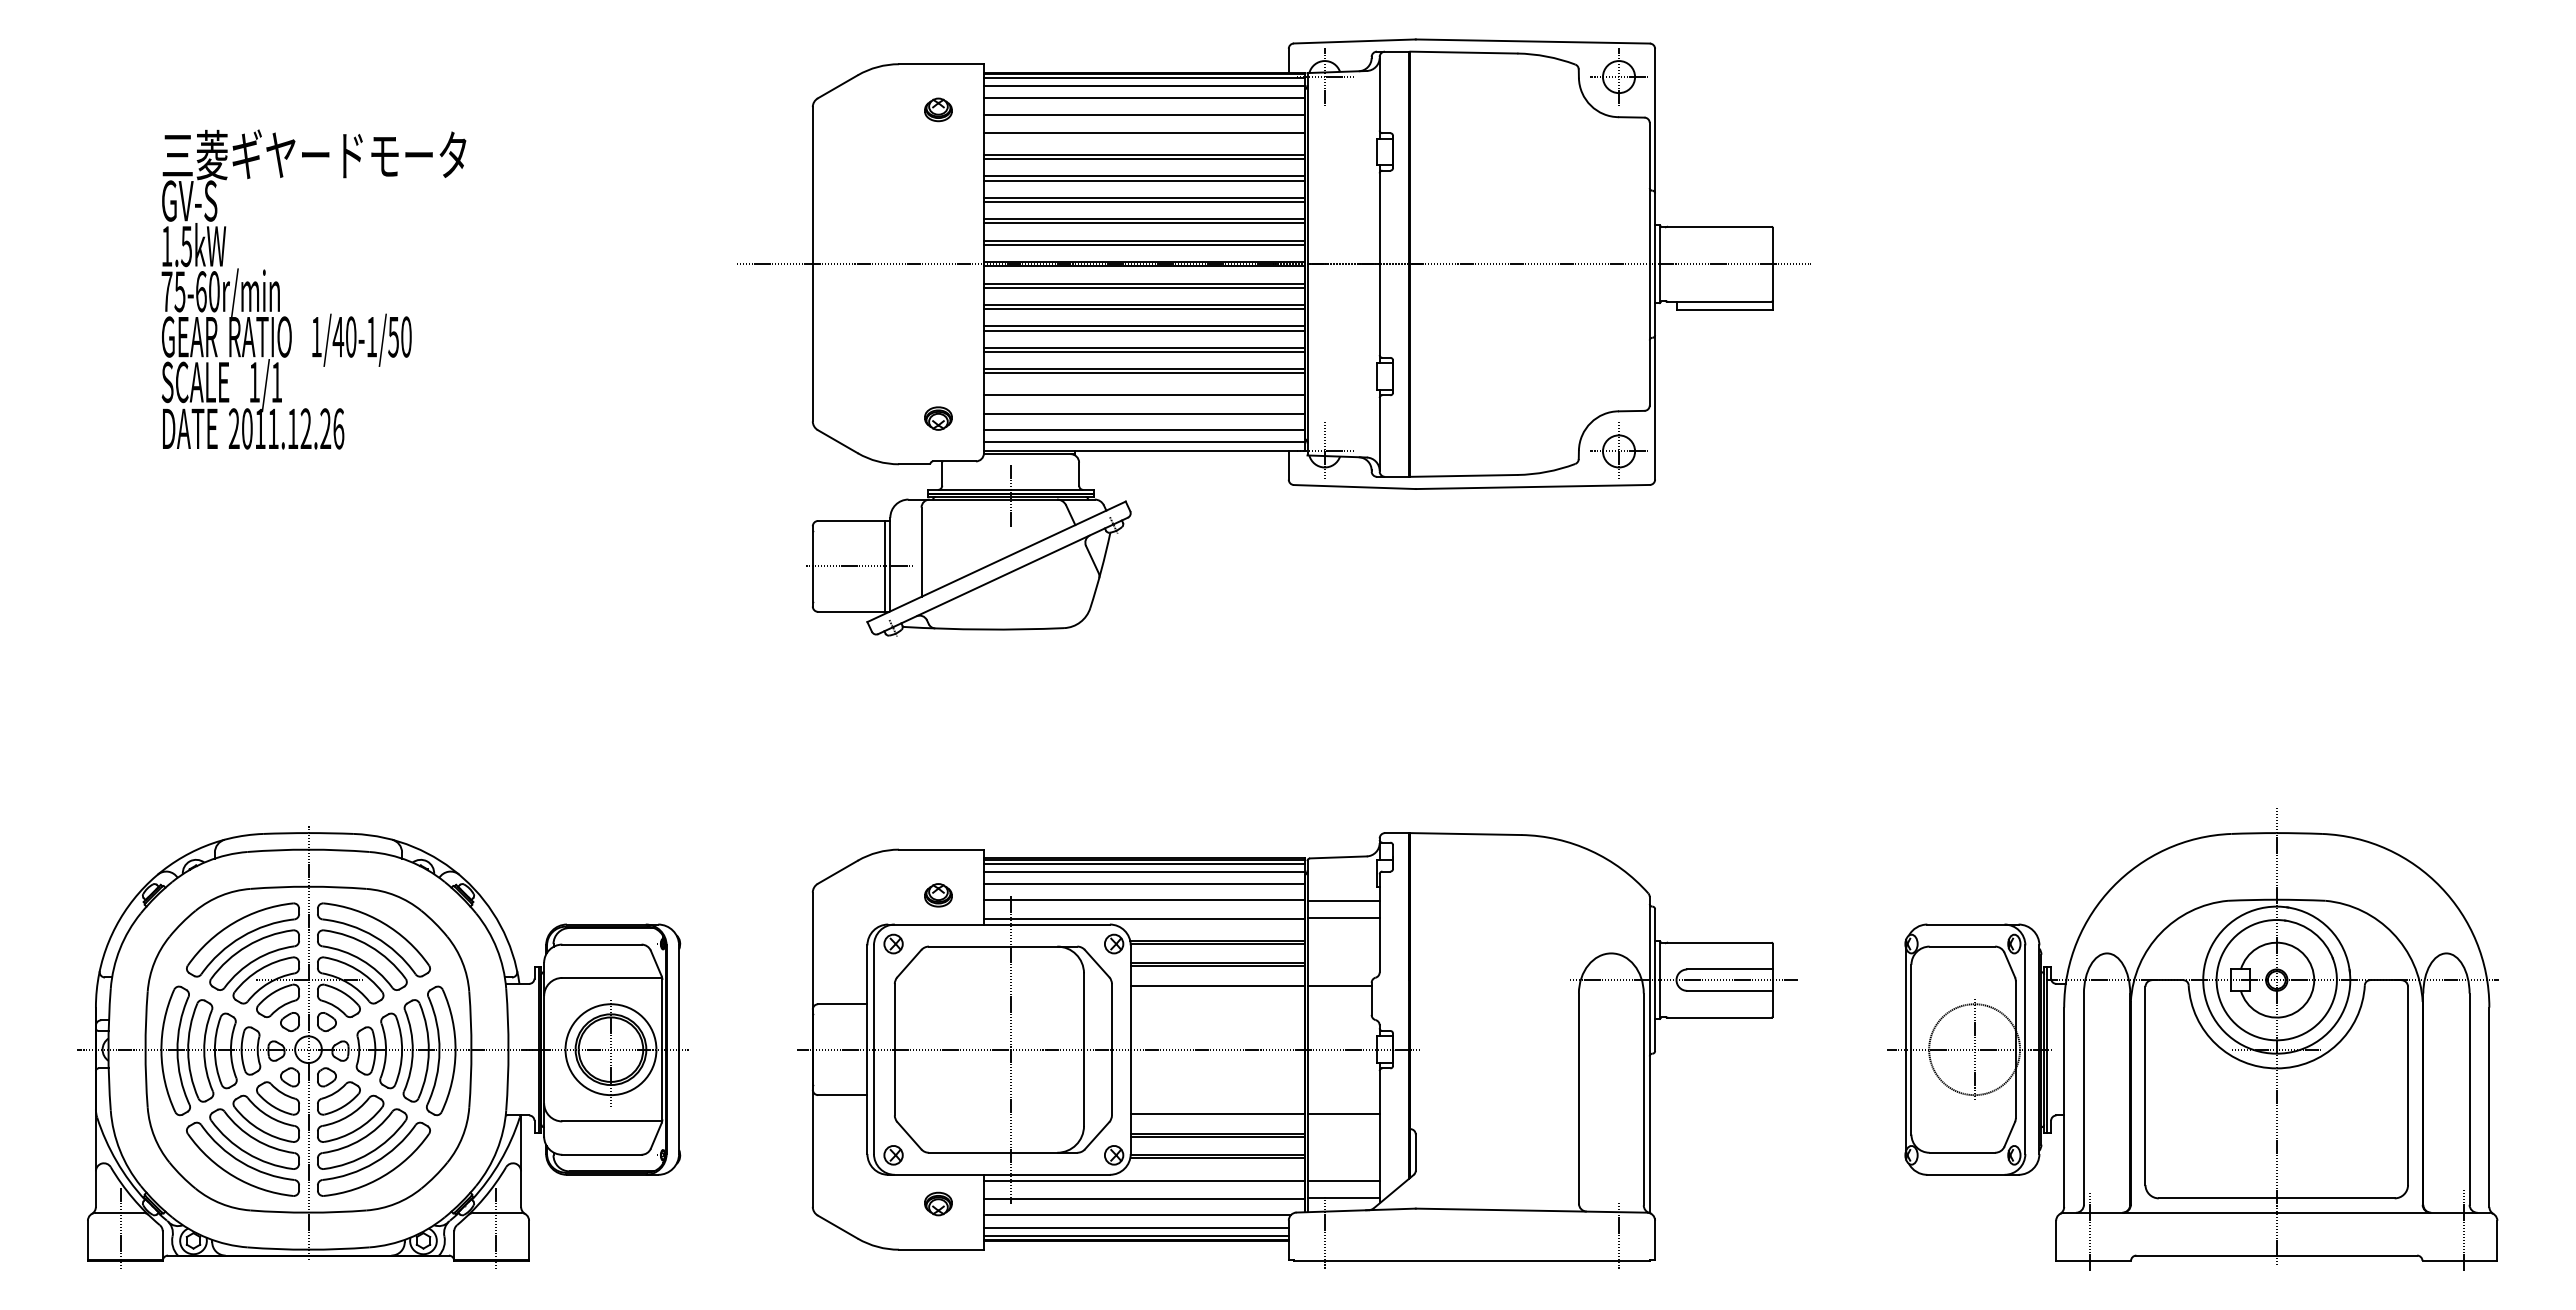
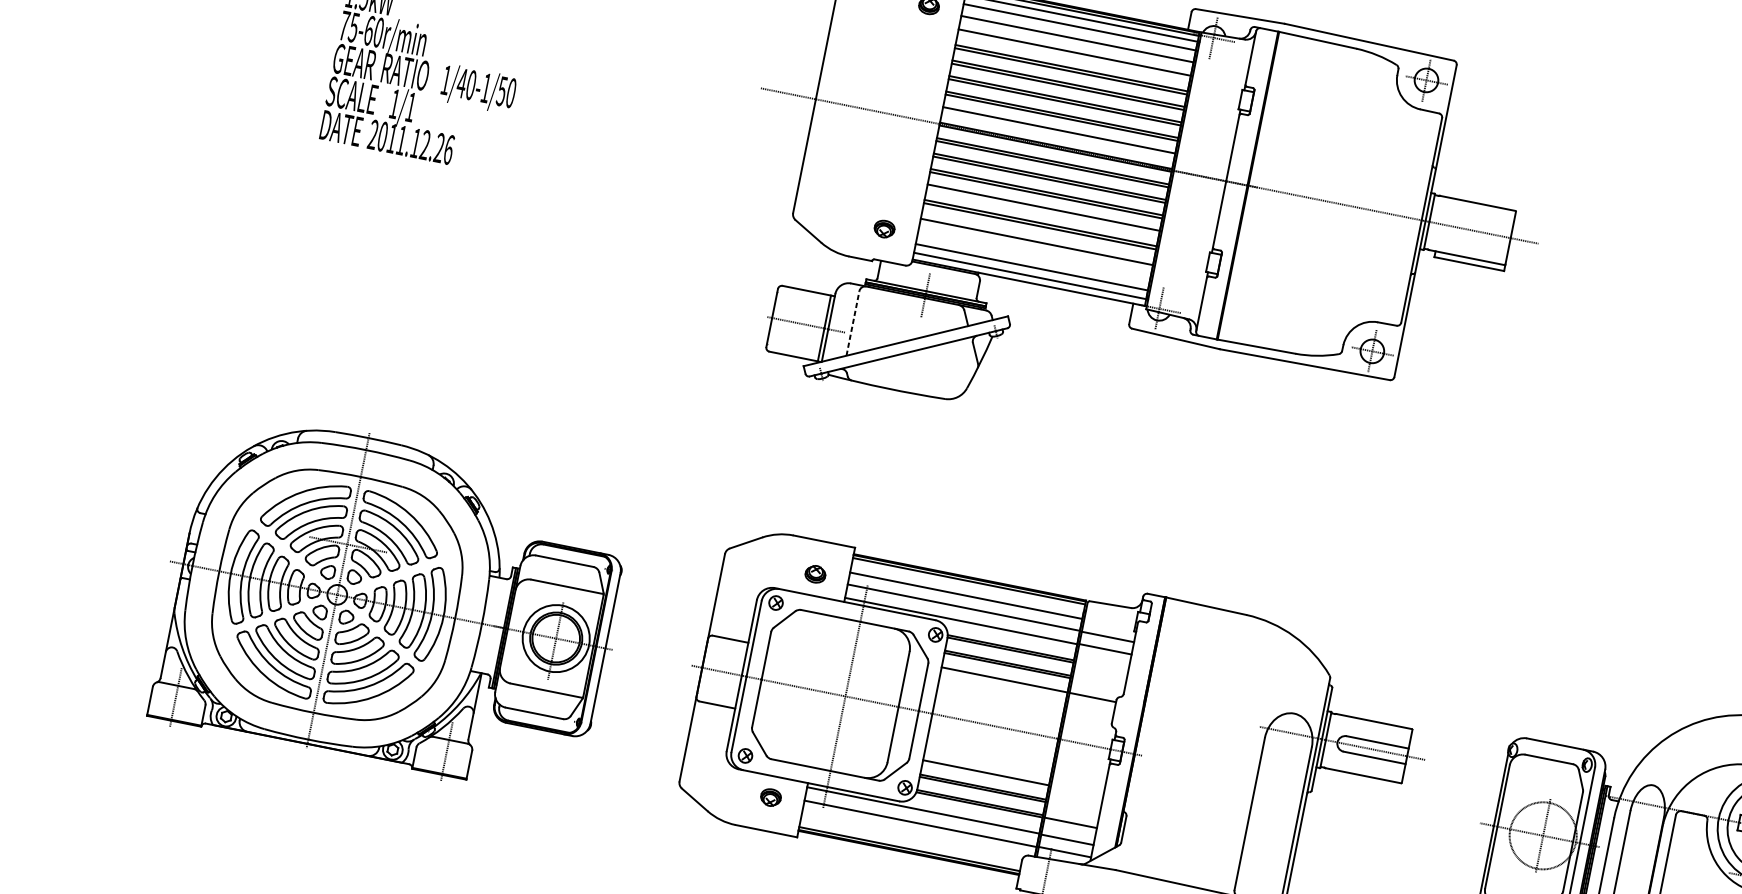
line: (1143, 244) -> (1058, 132), removed
line: (1143, 352) -> (1042, 211), removed
line: (1143, 413) -> (1033, 255), removed
line: (921, 552) -> (852, 323), solid -> dashed
line: (1143, 871) -> (967, 586), removed
line: (1343, 1113) -> (1070, 822), moved
line: (1136, 1215) -> (912, 834), removed
line: (1135, 1227) -> (910, 843), removed

